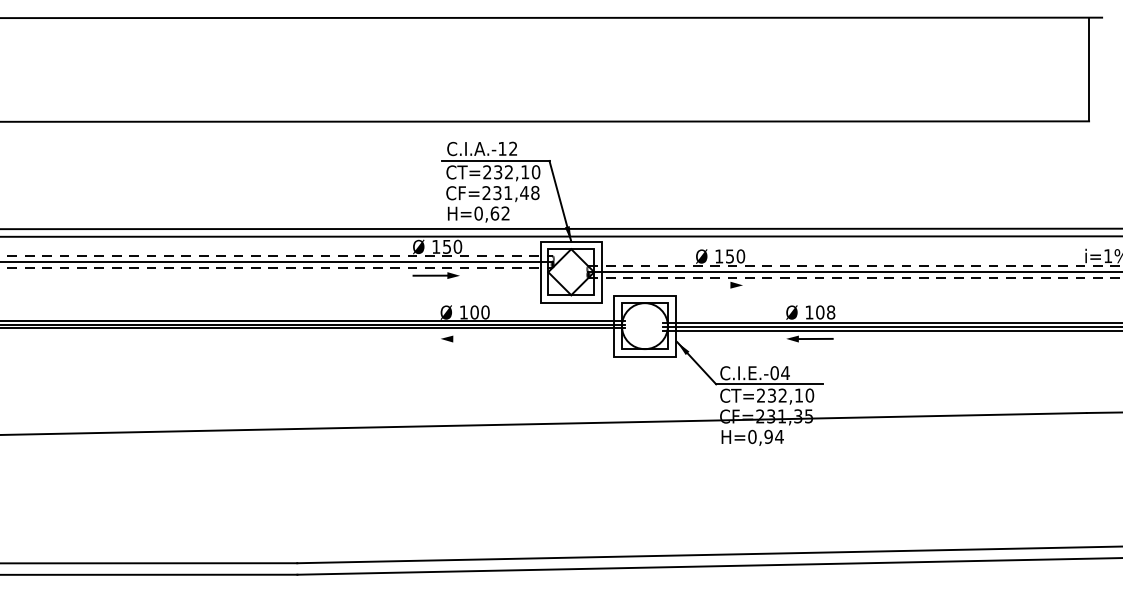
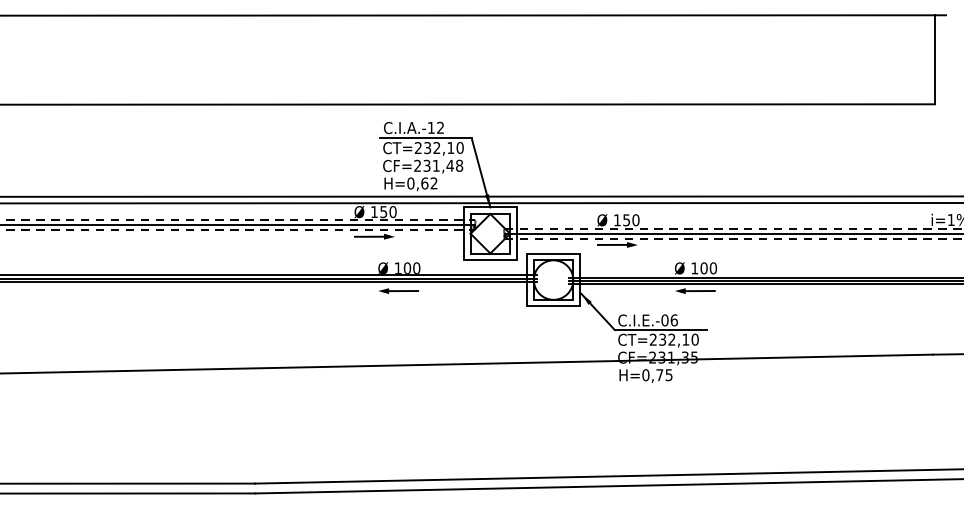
line: (712, 284) -> (611, 244), added
text: (831, 311) -> (713, 267), 108 -> 100
line: (470, 339) -> (403, 291), added
text: (784, 373) -> (673, 320), C.I.E.-04 -> C.I.E.-06
text: (774, 437) -> (664, 375), H=0,94 -> H=0,75

